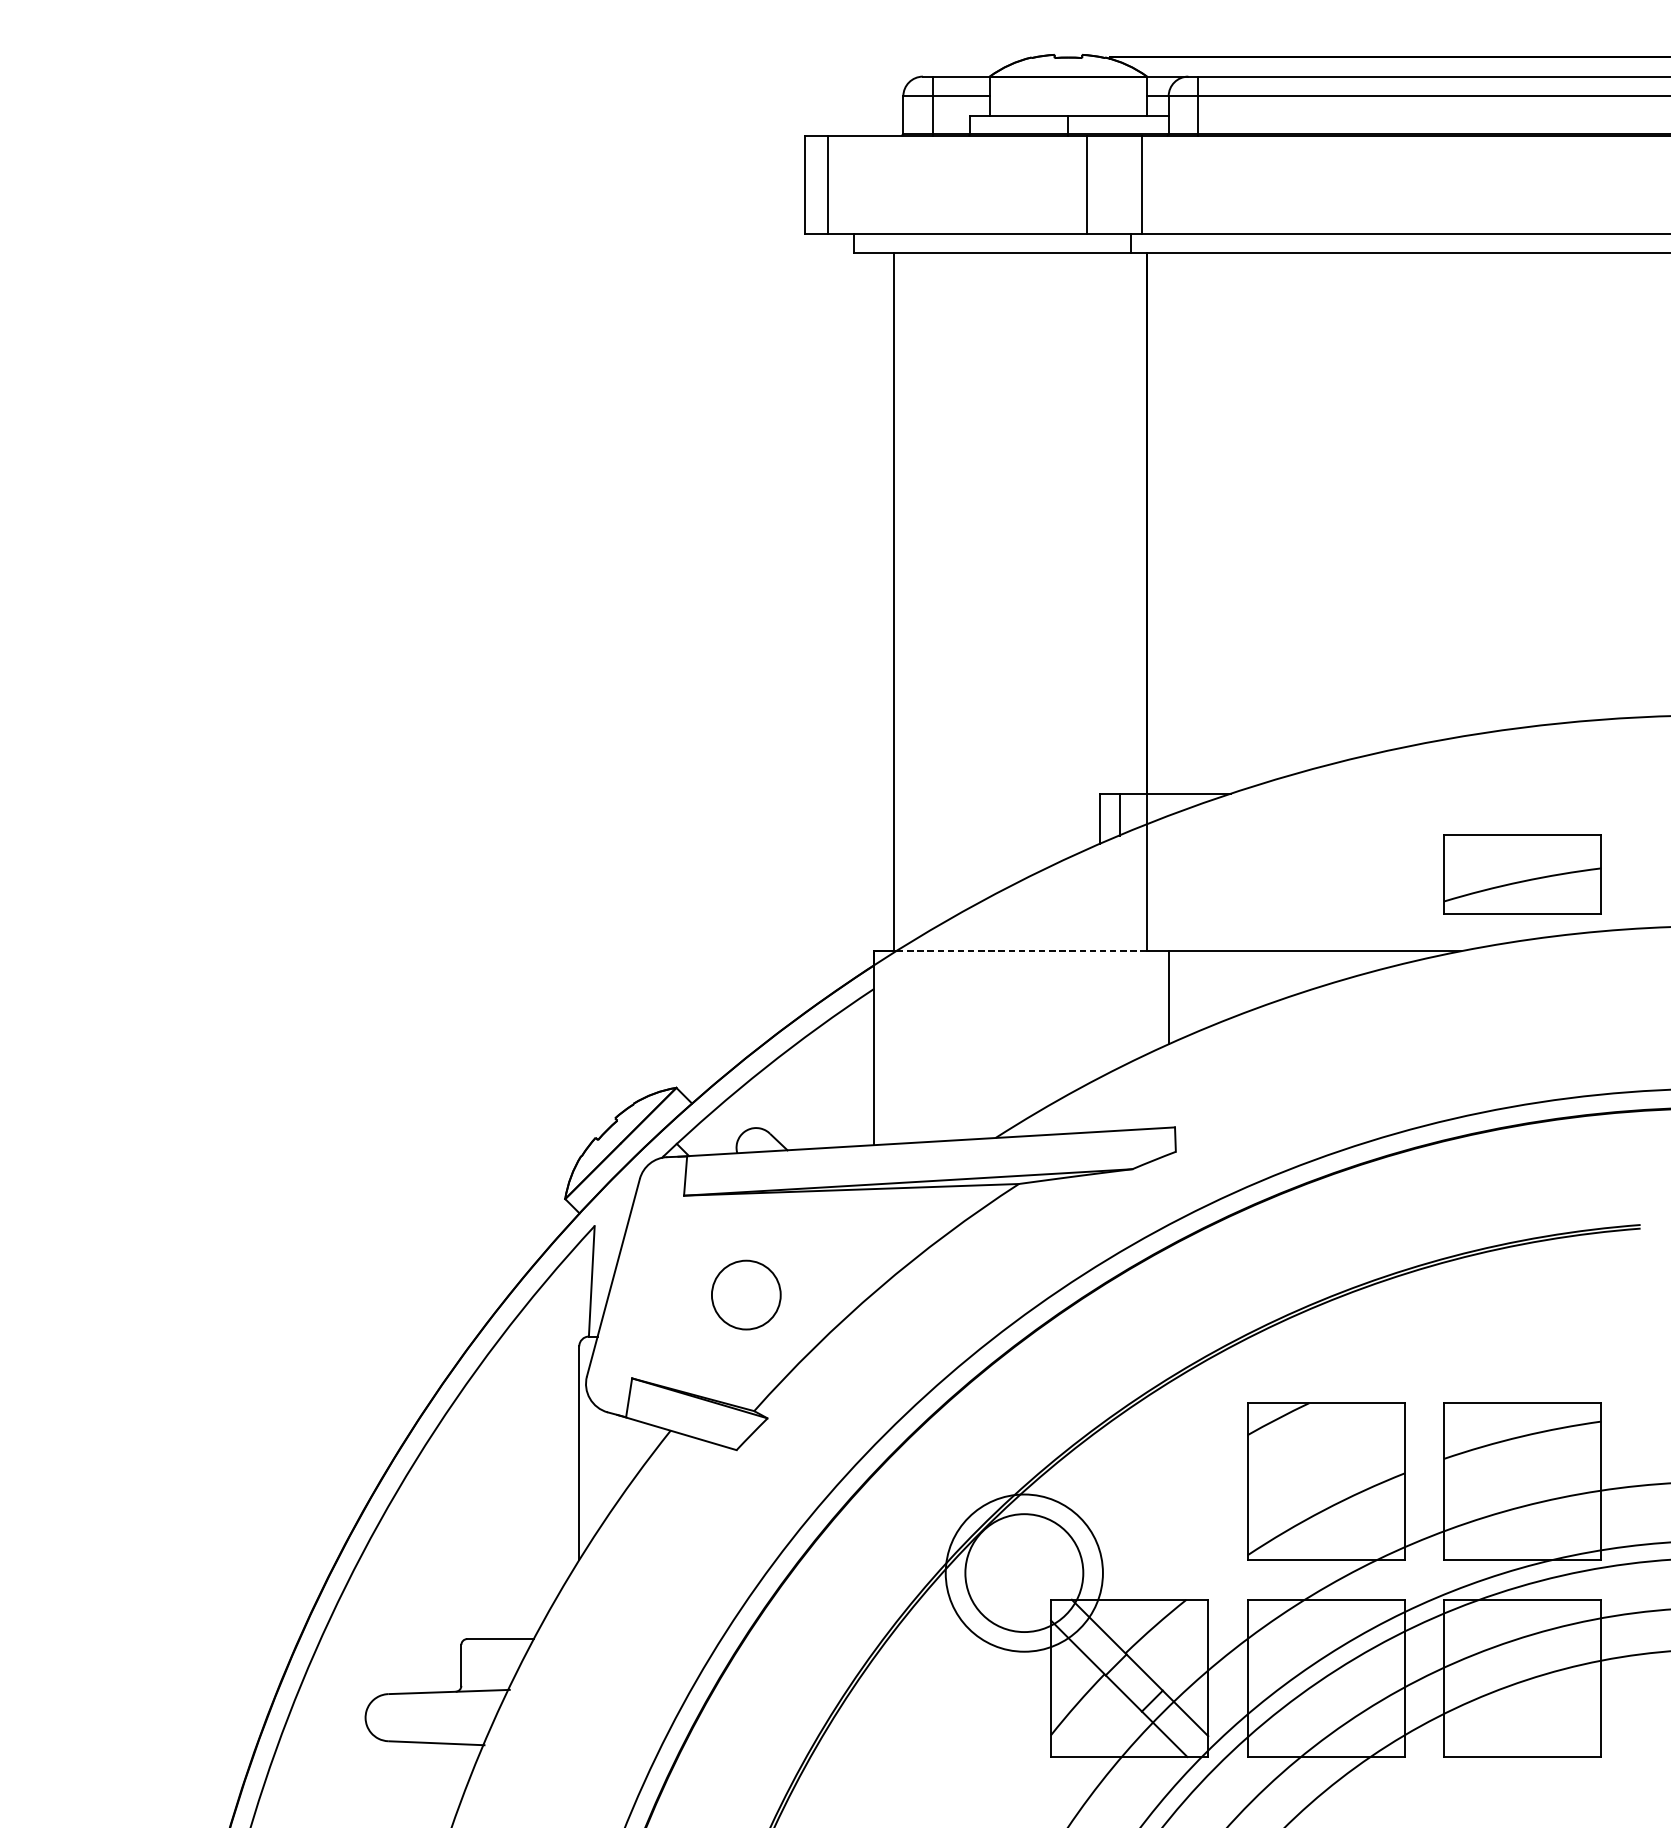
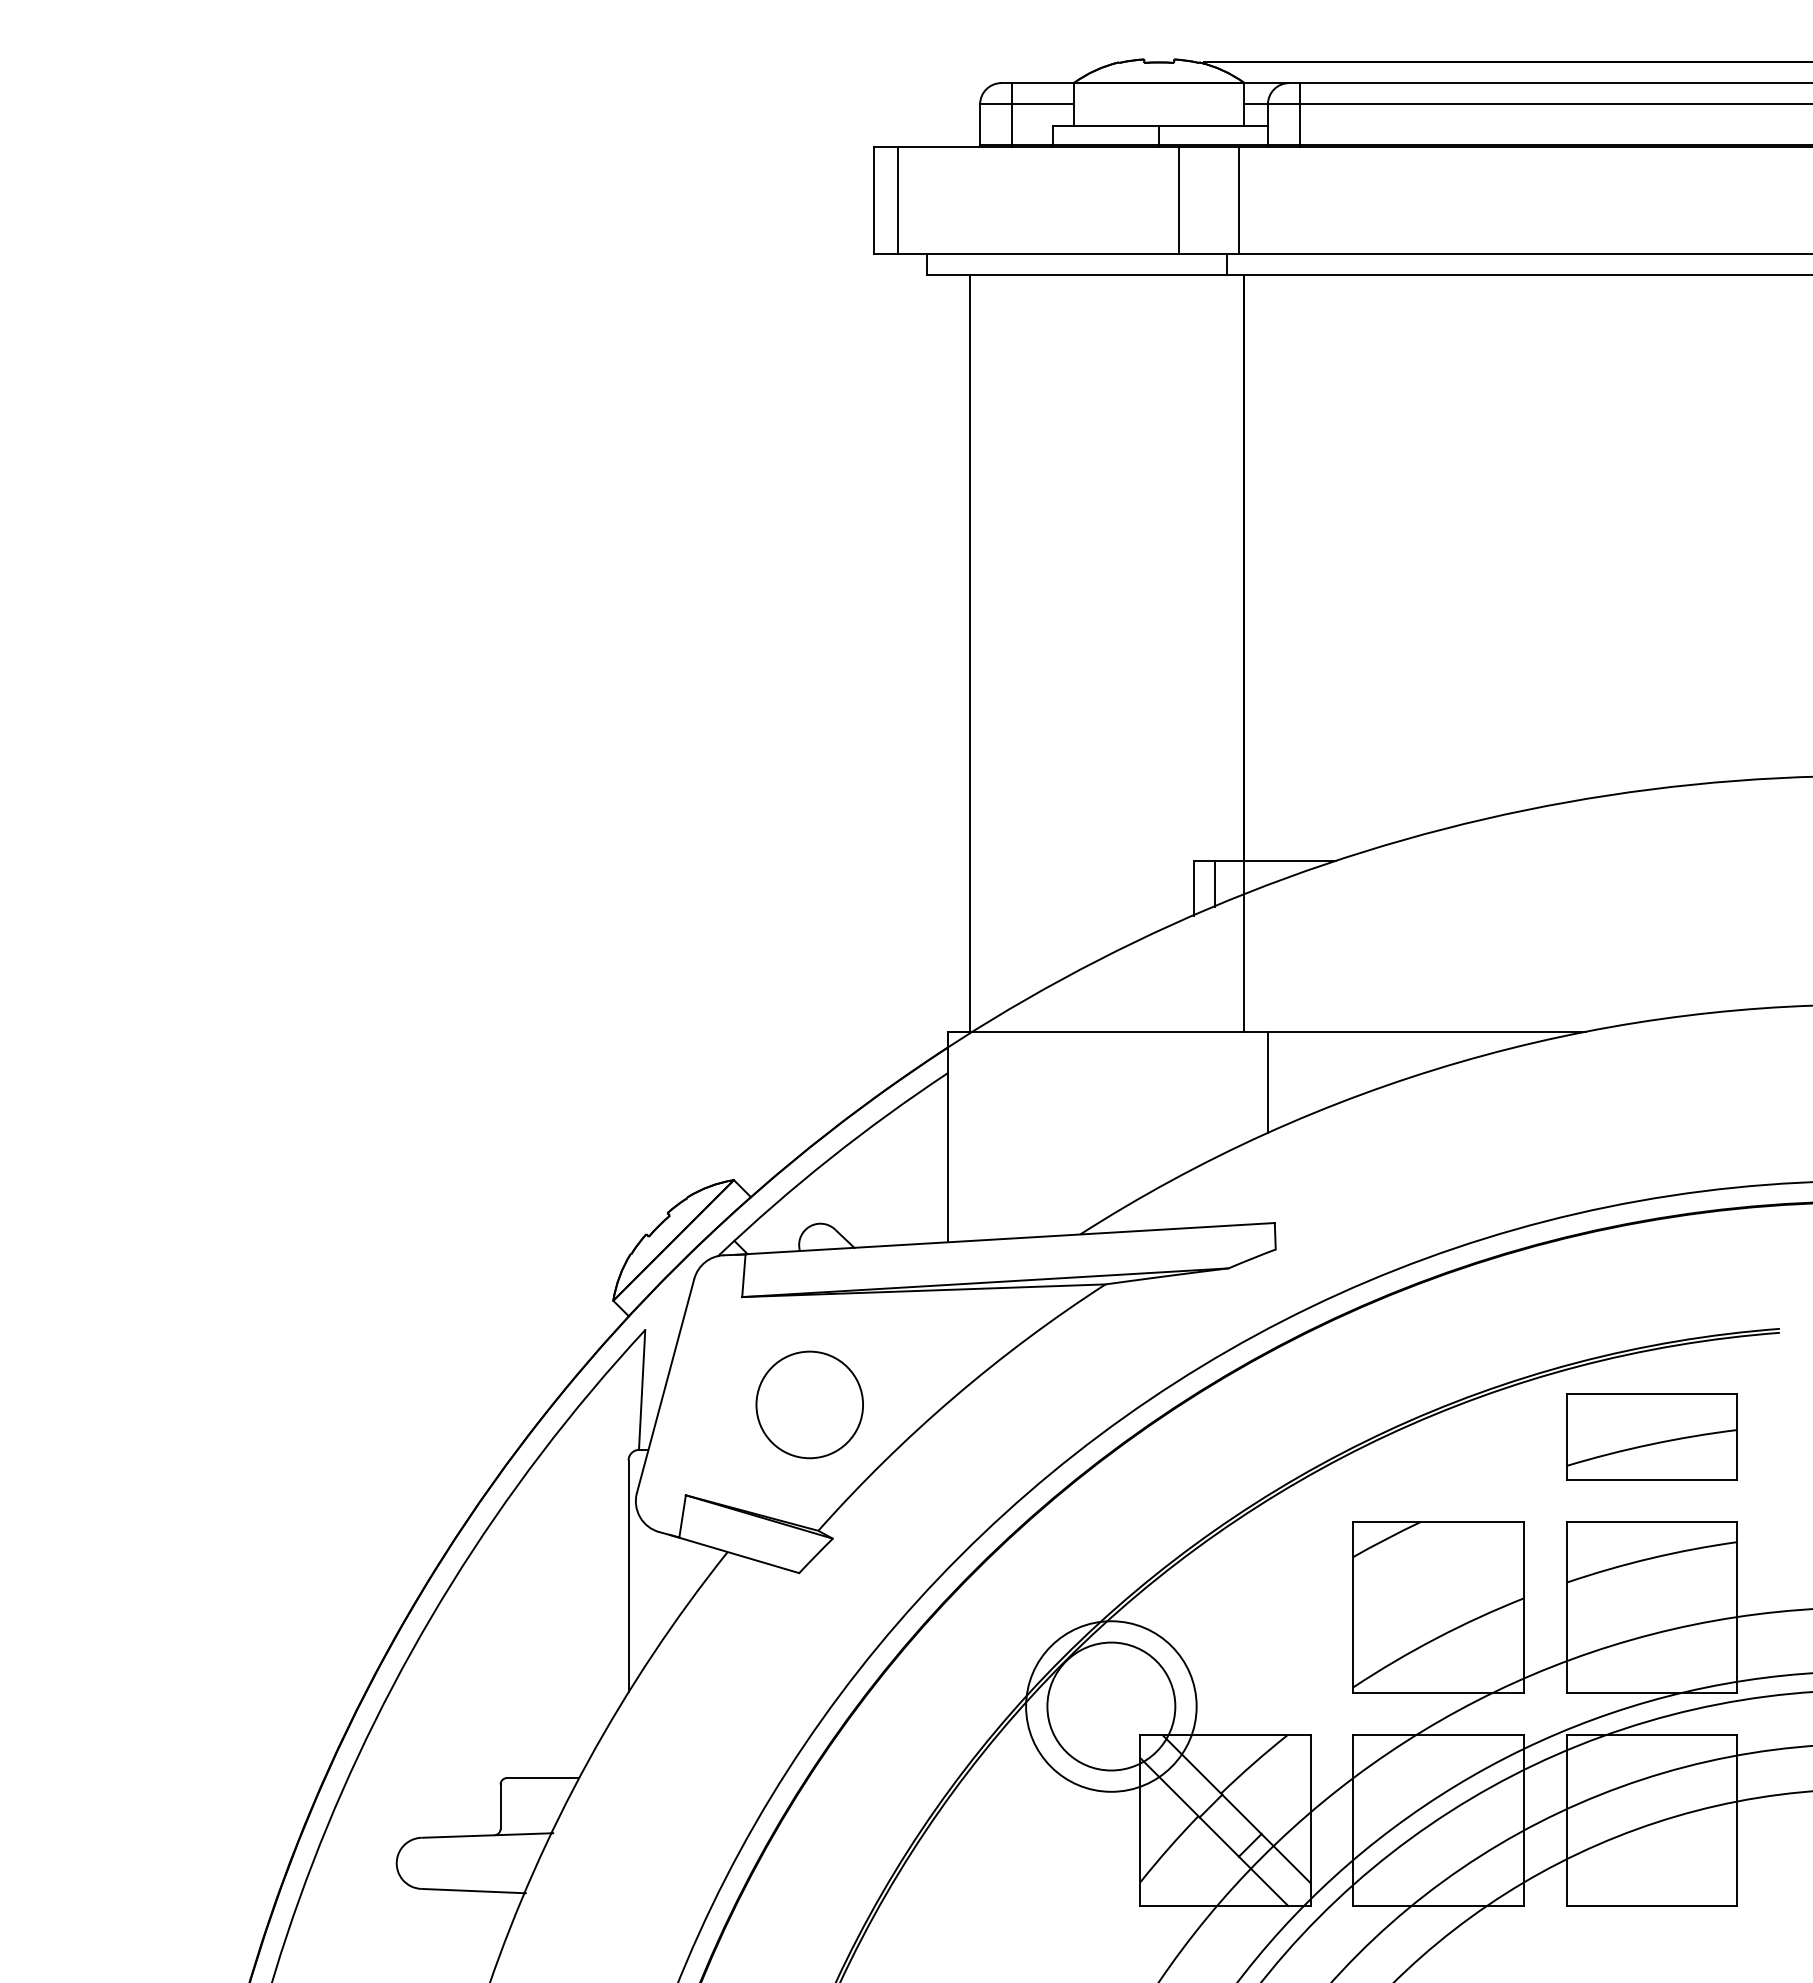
part: (1522, 874) -> (1651, 1436), moved
line: (1019, 950) -> (1106, 1031), dashed -> solid
circle: (746, 1294) -> (809, 1404), size x1.43

